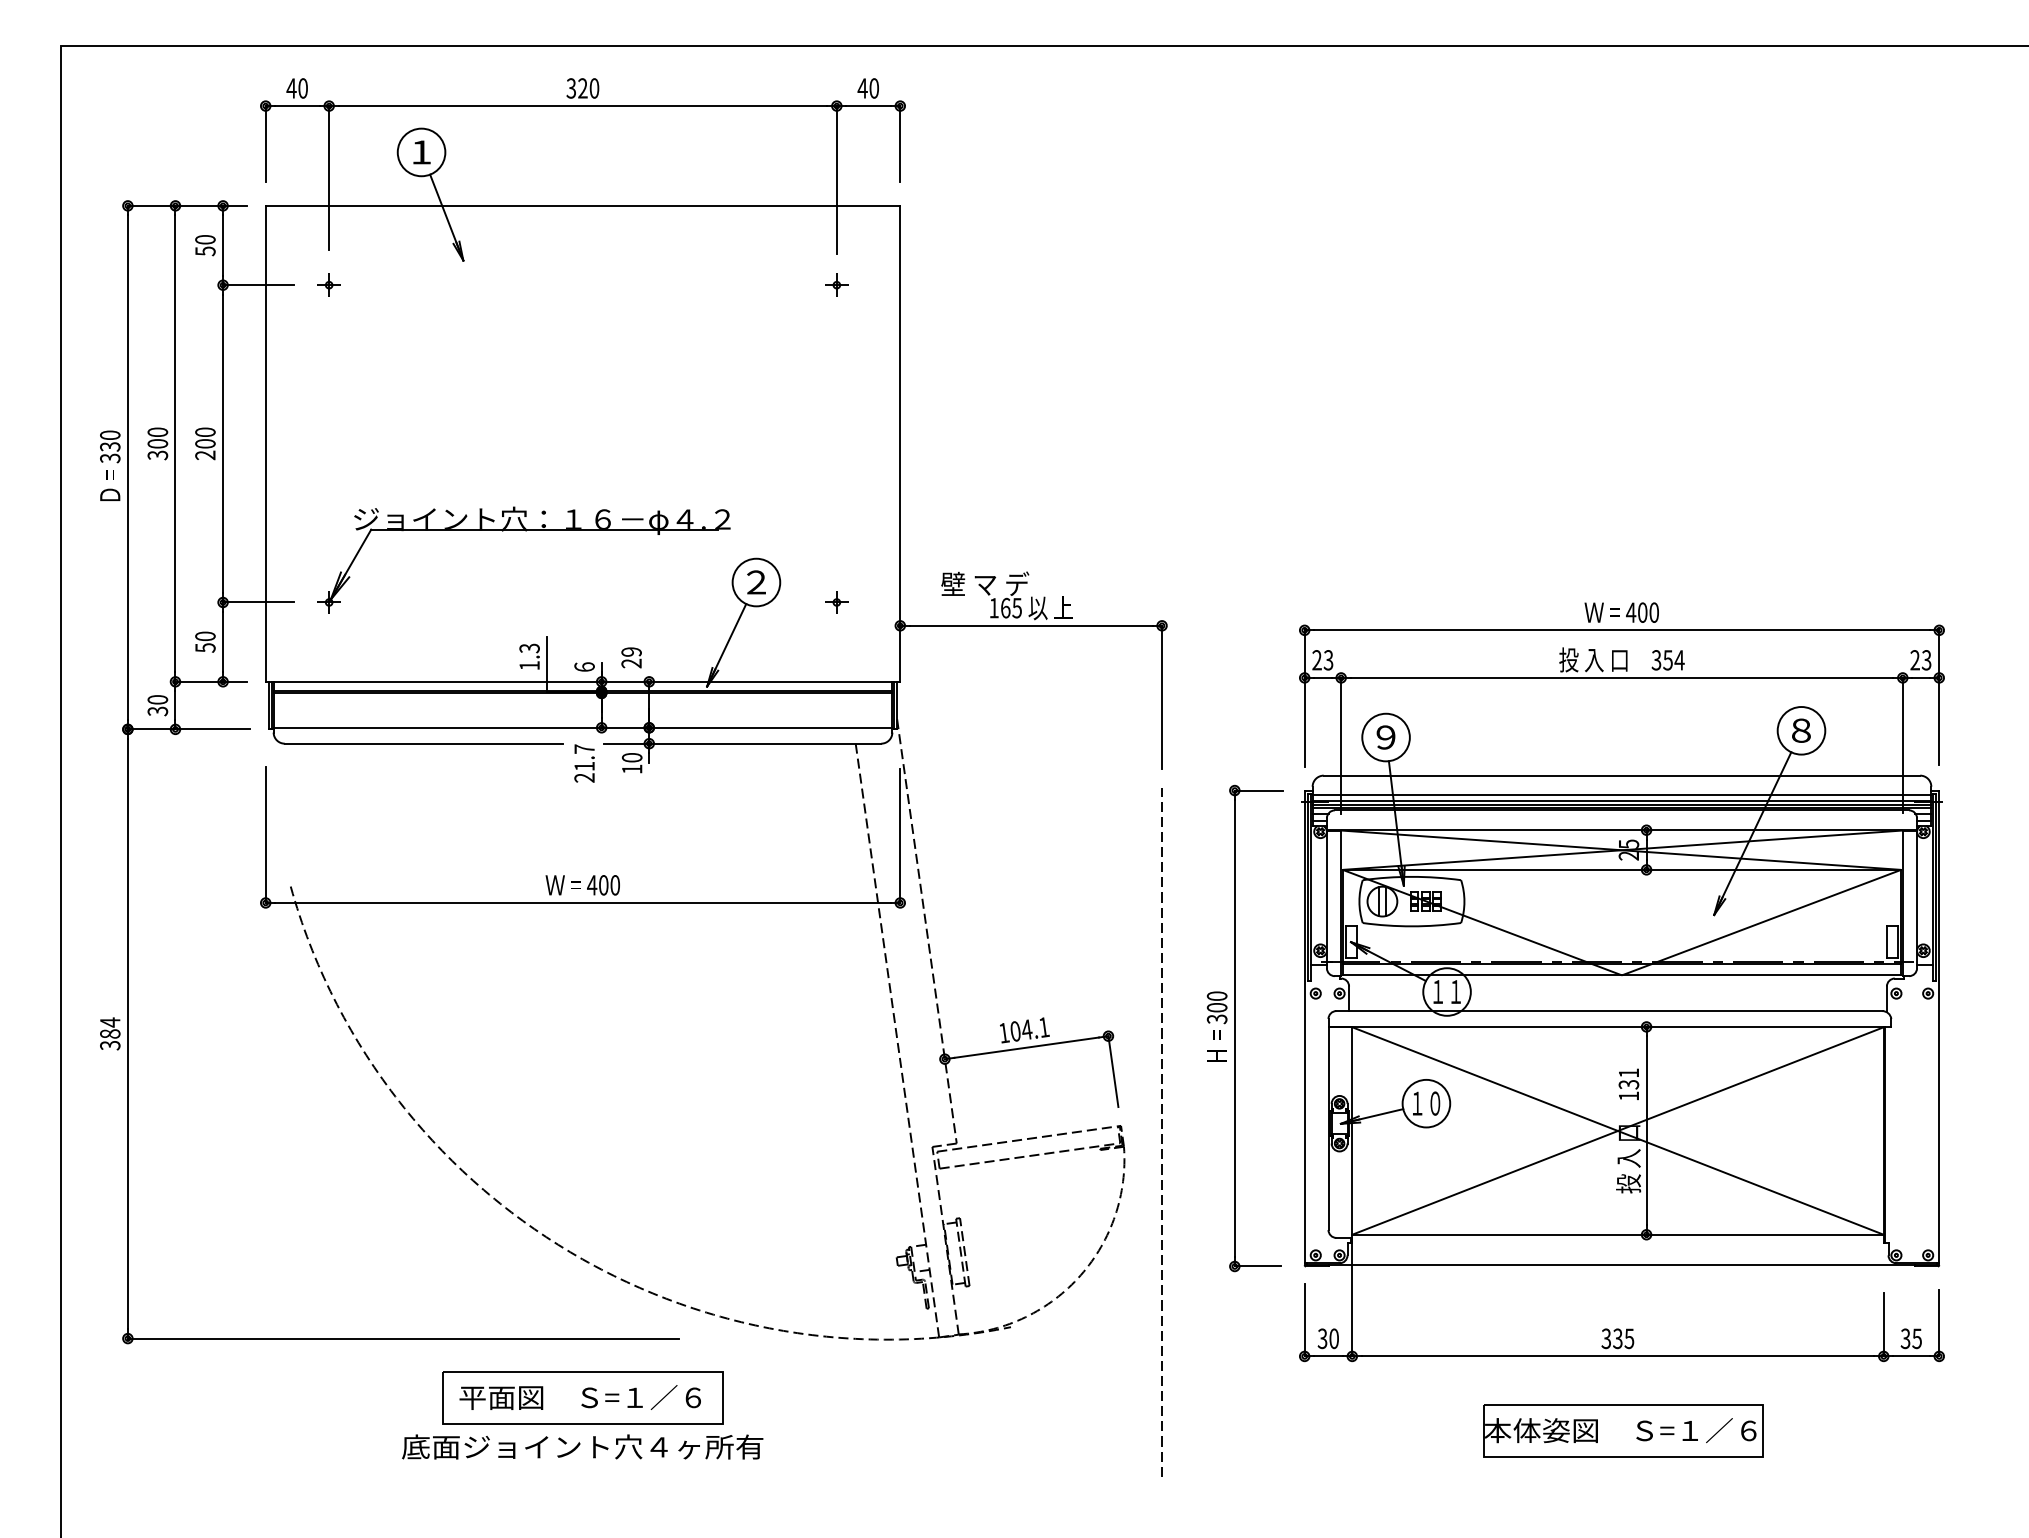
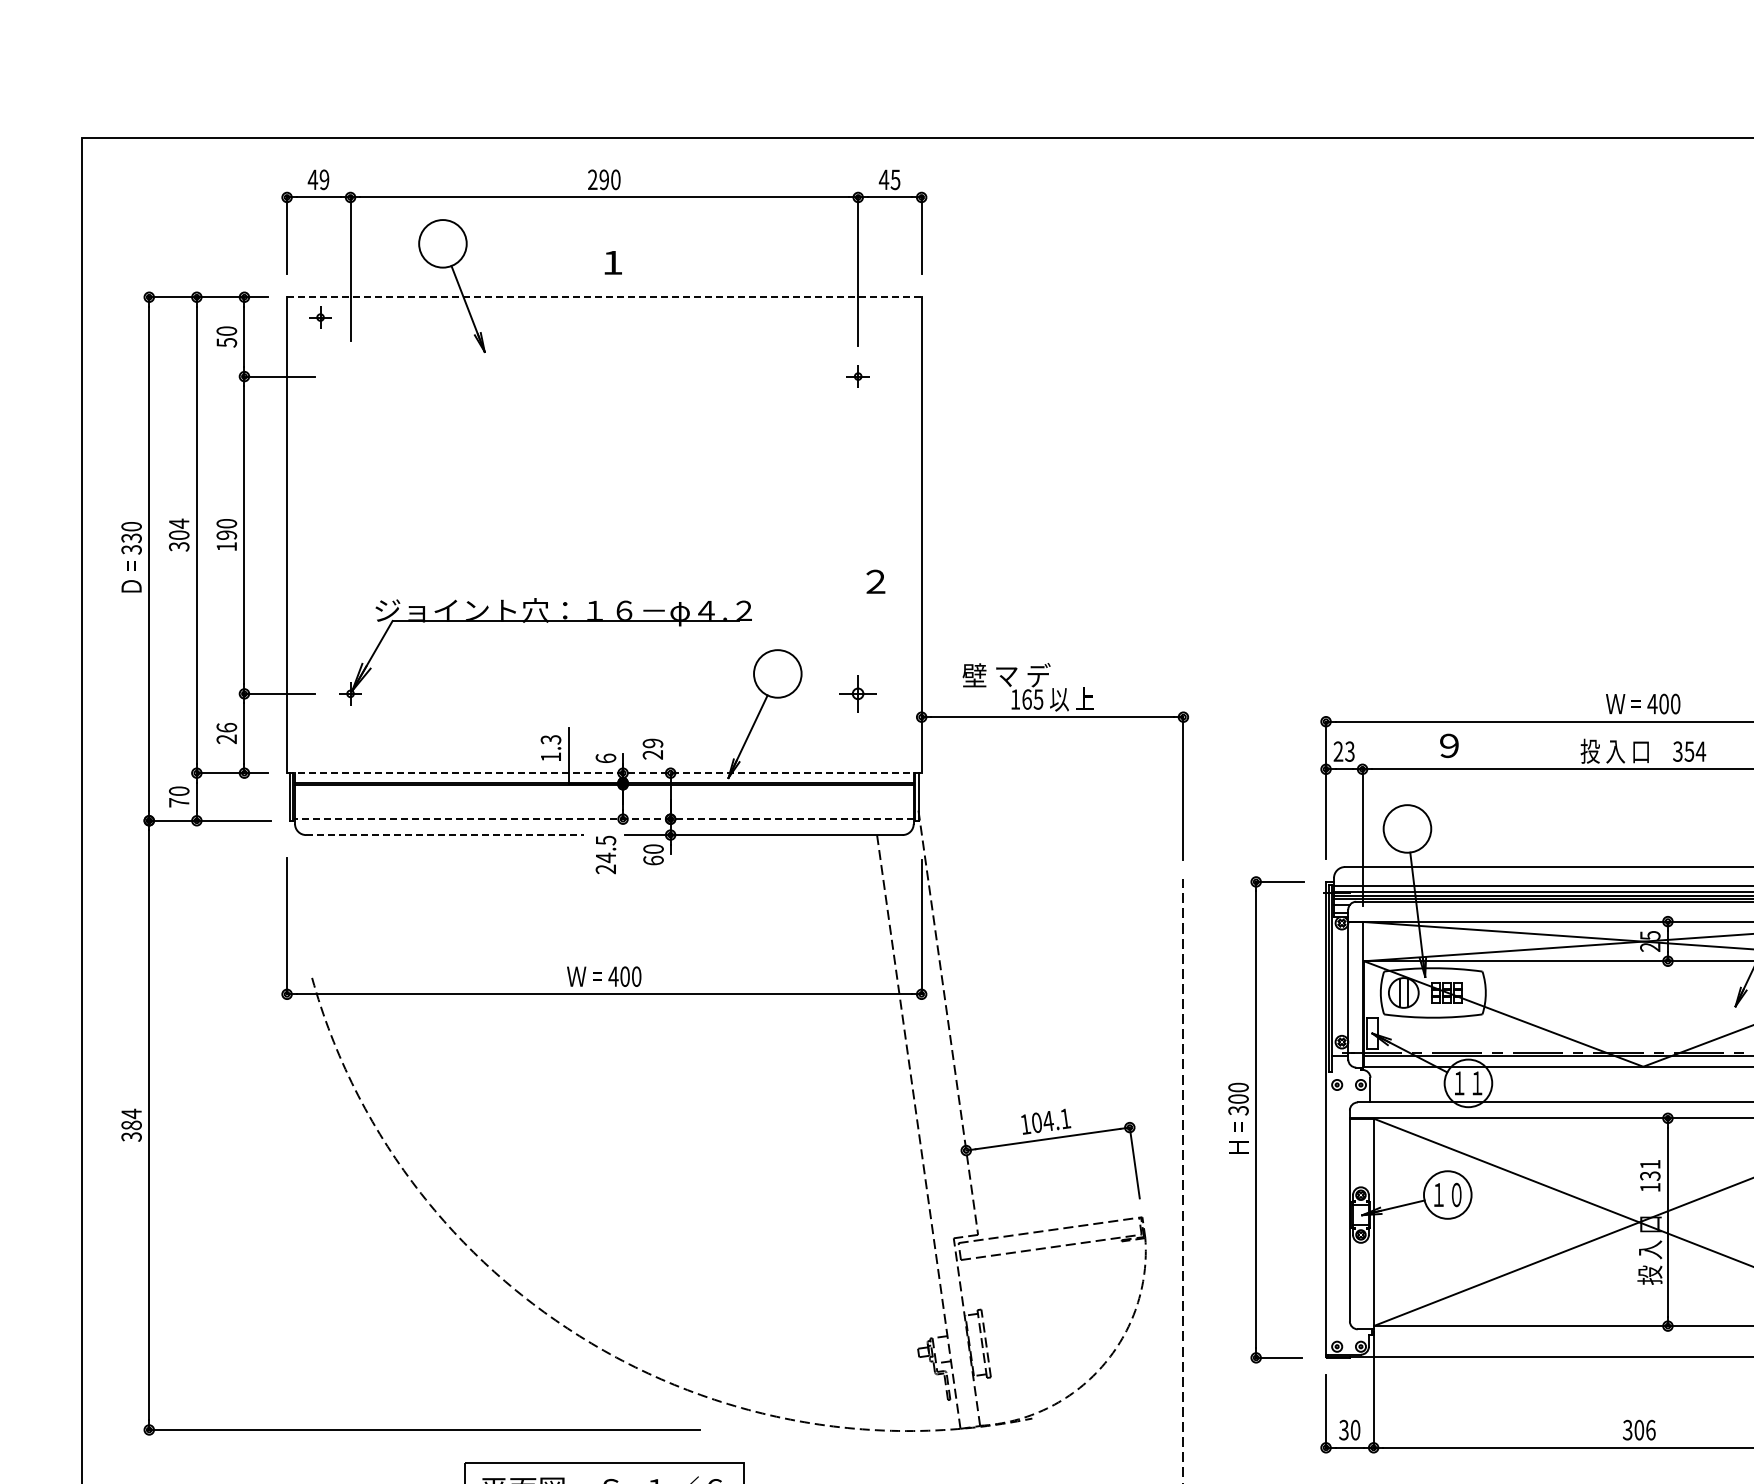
text: (302, 88) -> (323, 179), 40 -> 49
text: (576, 88) -> (597, 179), 320 -> 290
text: (873, 88) -> (894, 179), 40 -> 45
text: (421, 152) -> (612, 262), moved
line: (583, 205) -> (604, 296), solid -> dashed
part: (328, 284) -> (319, 316), moved
text: (157, 432) -> (178, 523), 300 -> 304
text: (205, 449) -> (226, 540), 200 -> 190
text: (756, 582) -> (875, 581), moved
part: (836, 602) -> (857, 693), size x1.6
text: (205, 641) -> (226, 732), 50 -> 26
line: (583, 681) -> (604, 772), solid -> dashed
text: (157, 711) -> (178, 802), 30 -> 70
line: (582, 727) -> (603, 818), solid -> dashed
text: (1385, 737) -> (1448, 745), moved
line: (424, 743) -> (445, 834), solid -> dashed
text: (584, 757) -> (605, 848), 21.7 -> 24.5
text: (631, 768) -> (652, 859), 10 -> 60
text: (1623, 1338) -> (1644, 1429), 335 -> 306

